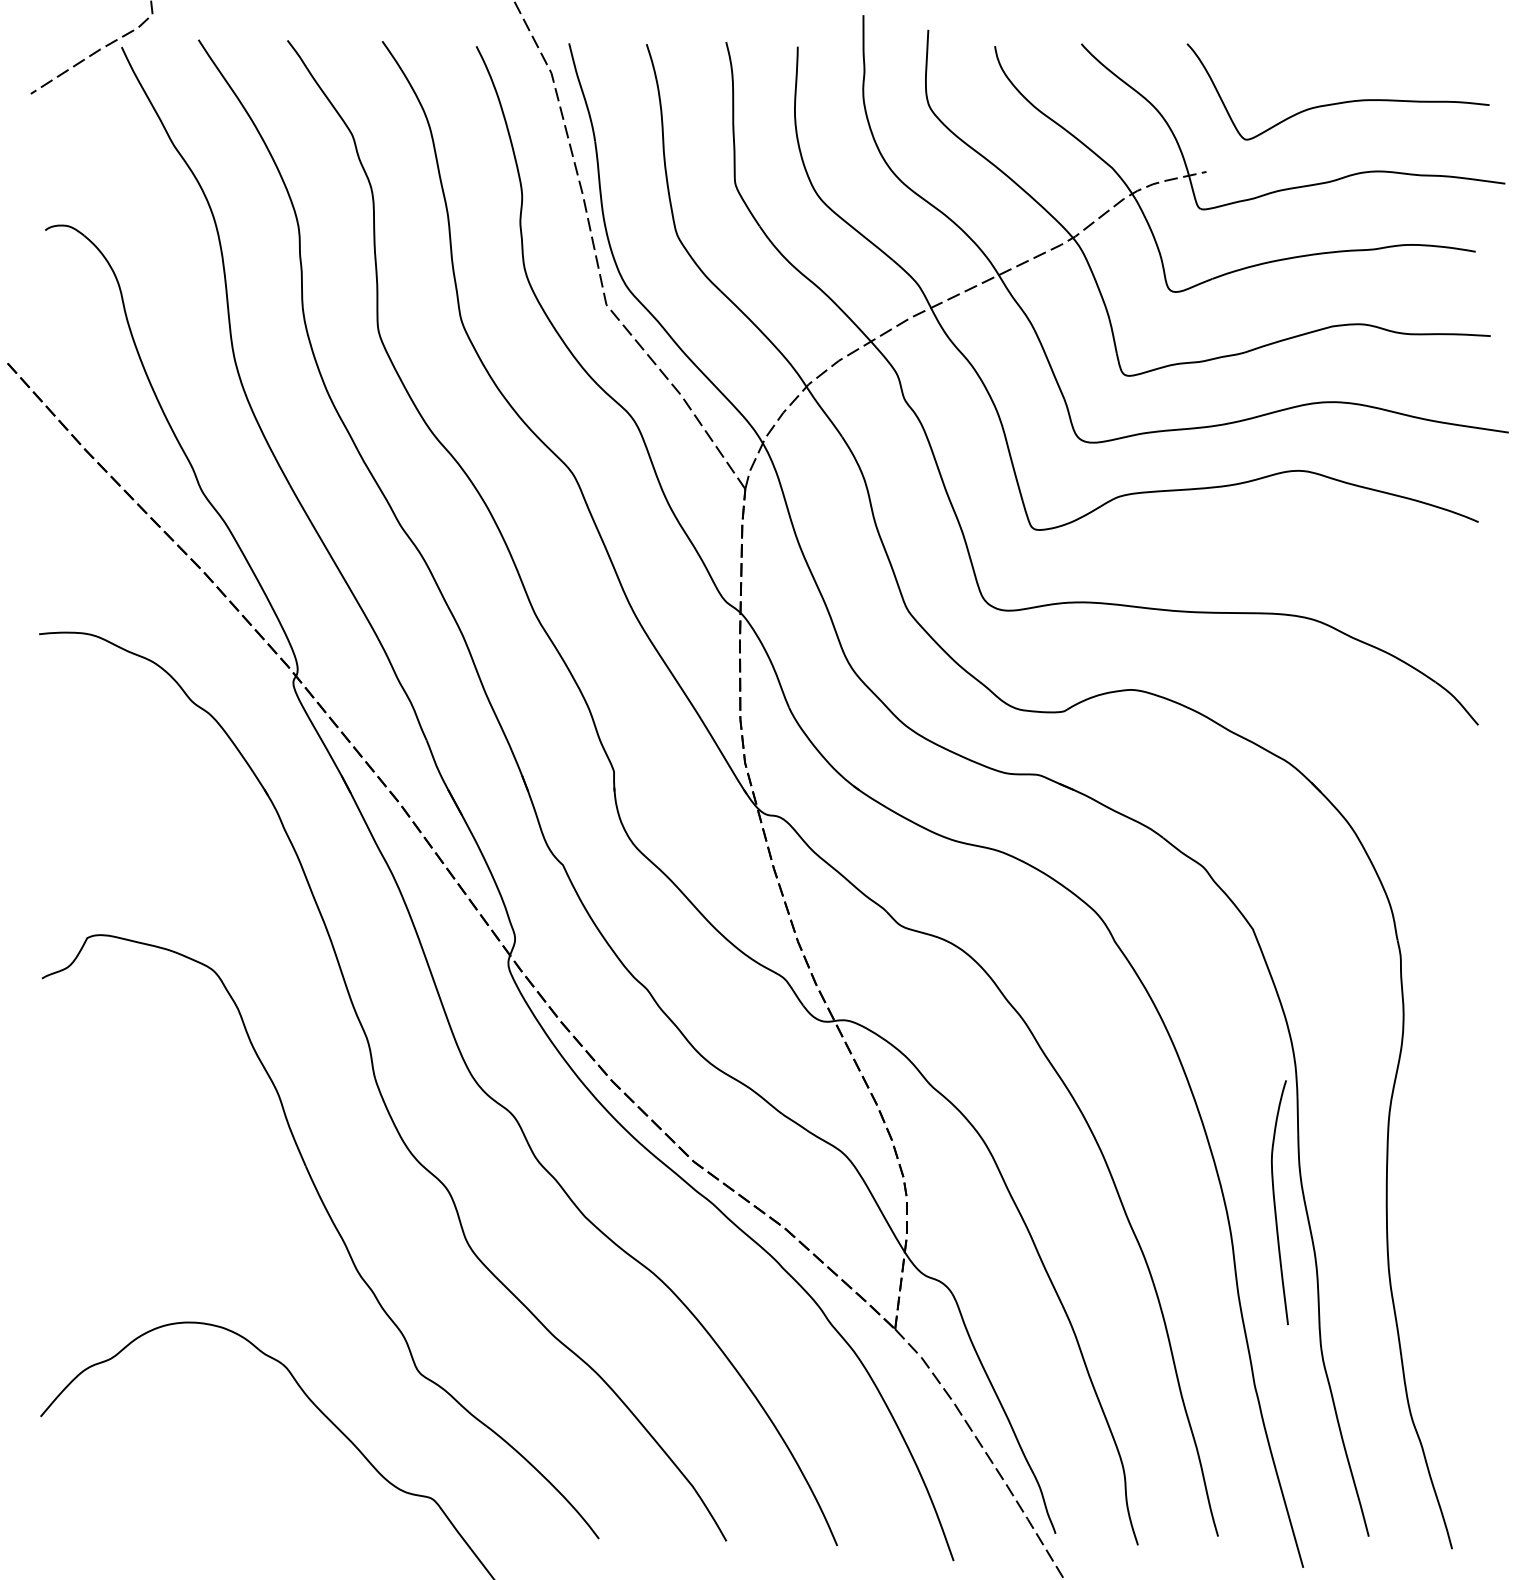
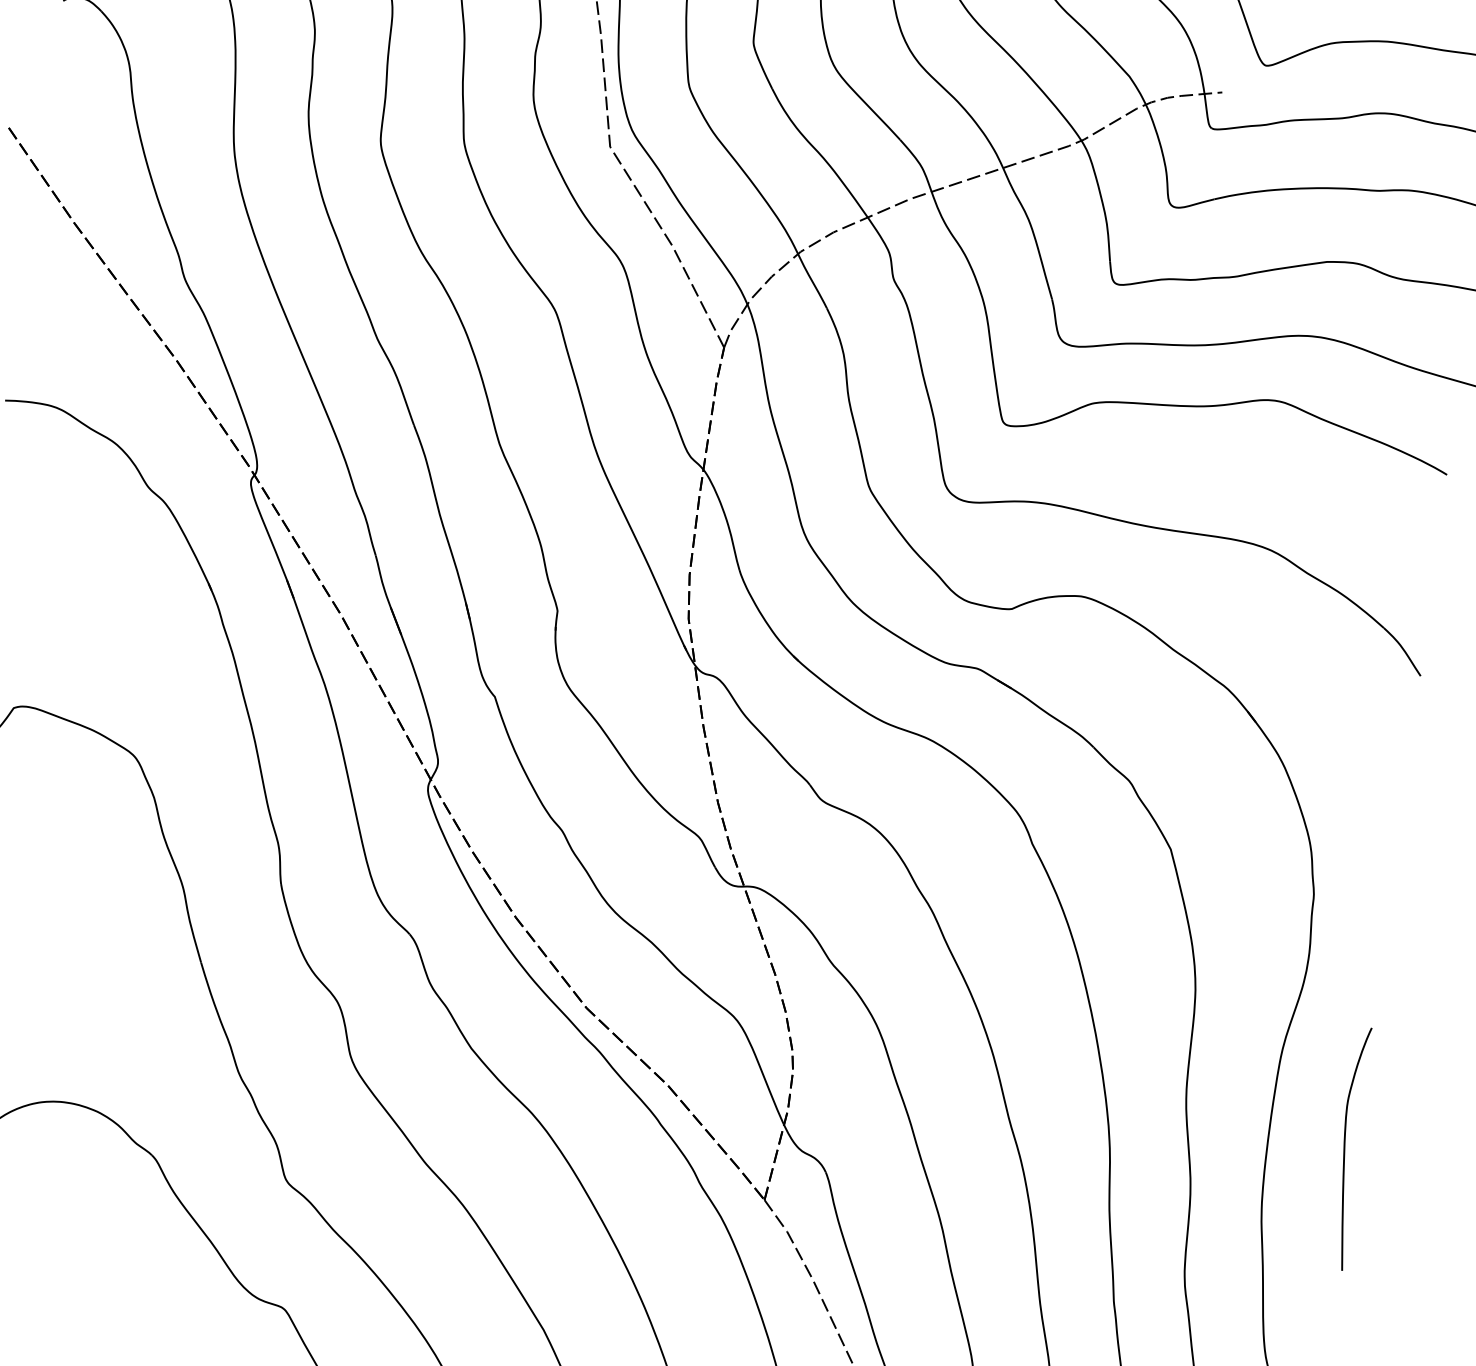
curve: (1275, 1202) -> (1345, 1147), moved

